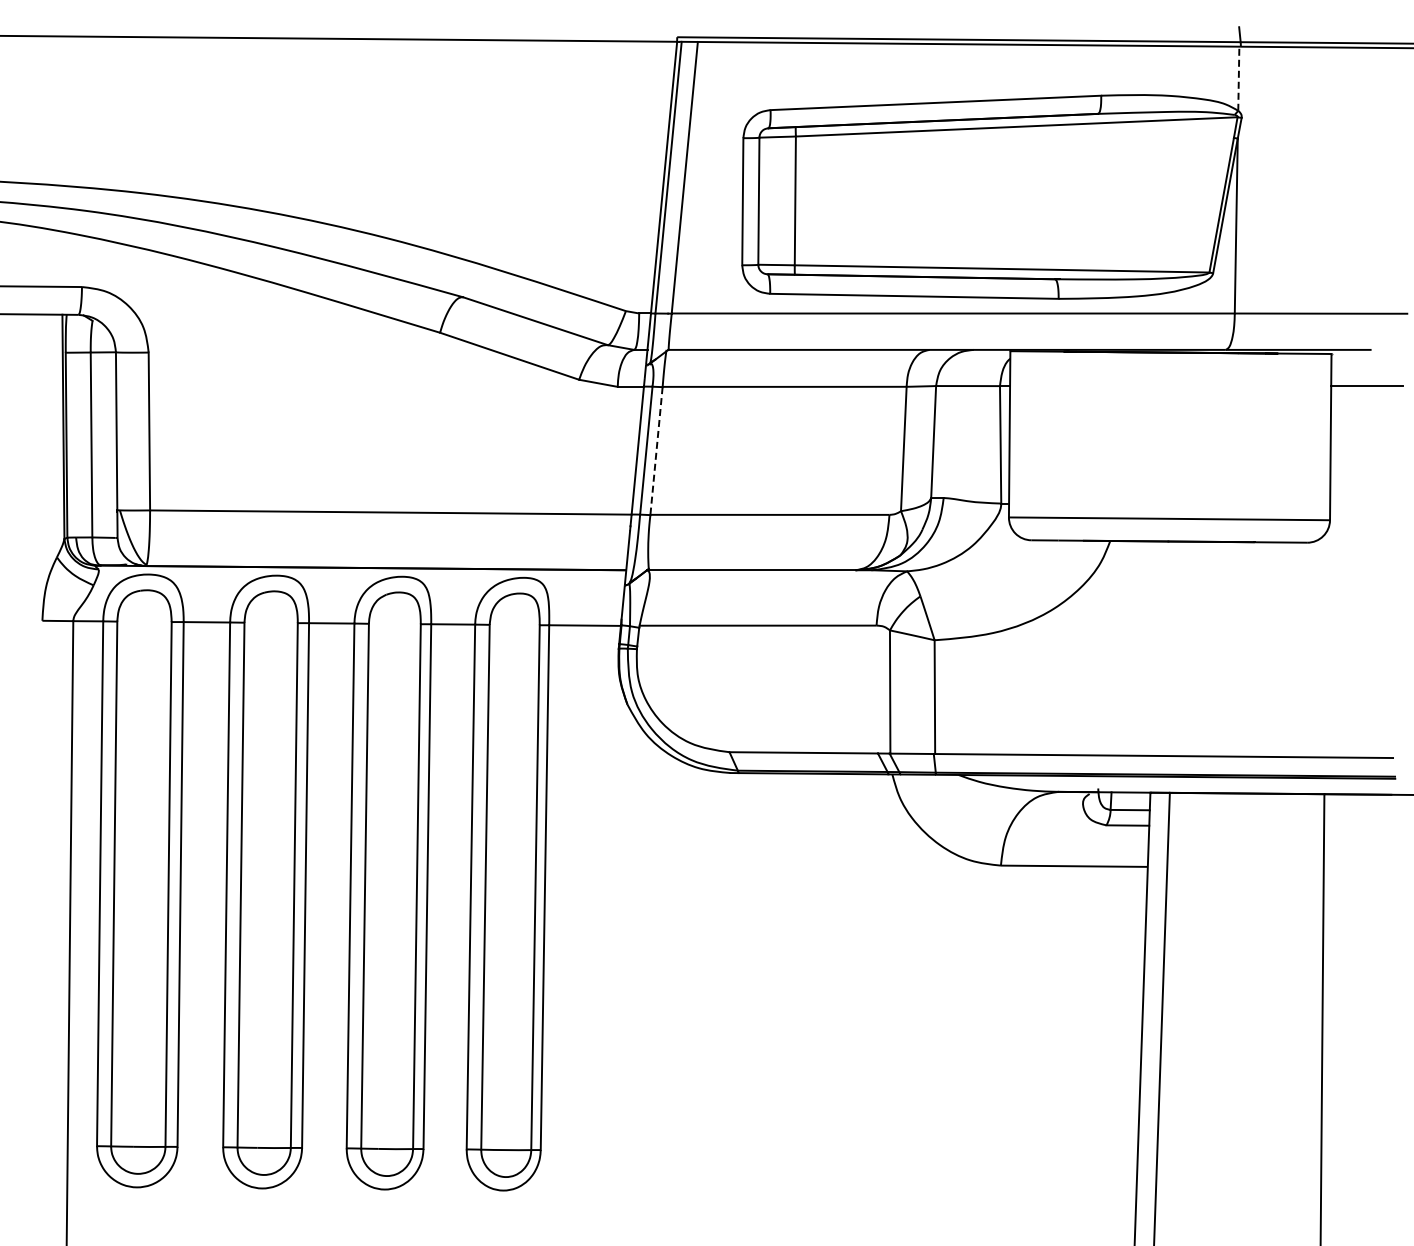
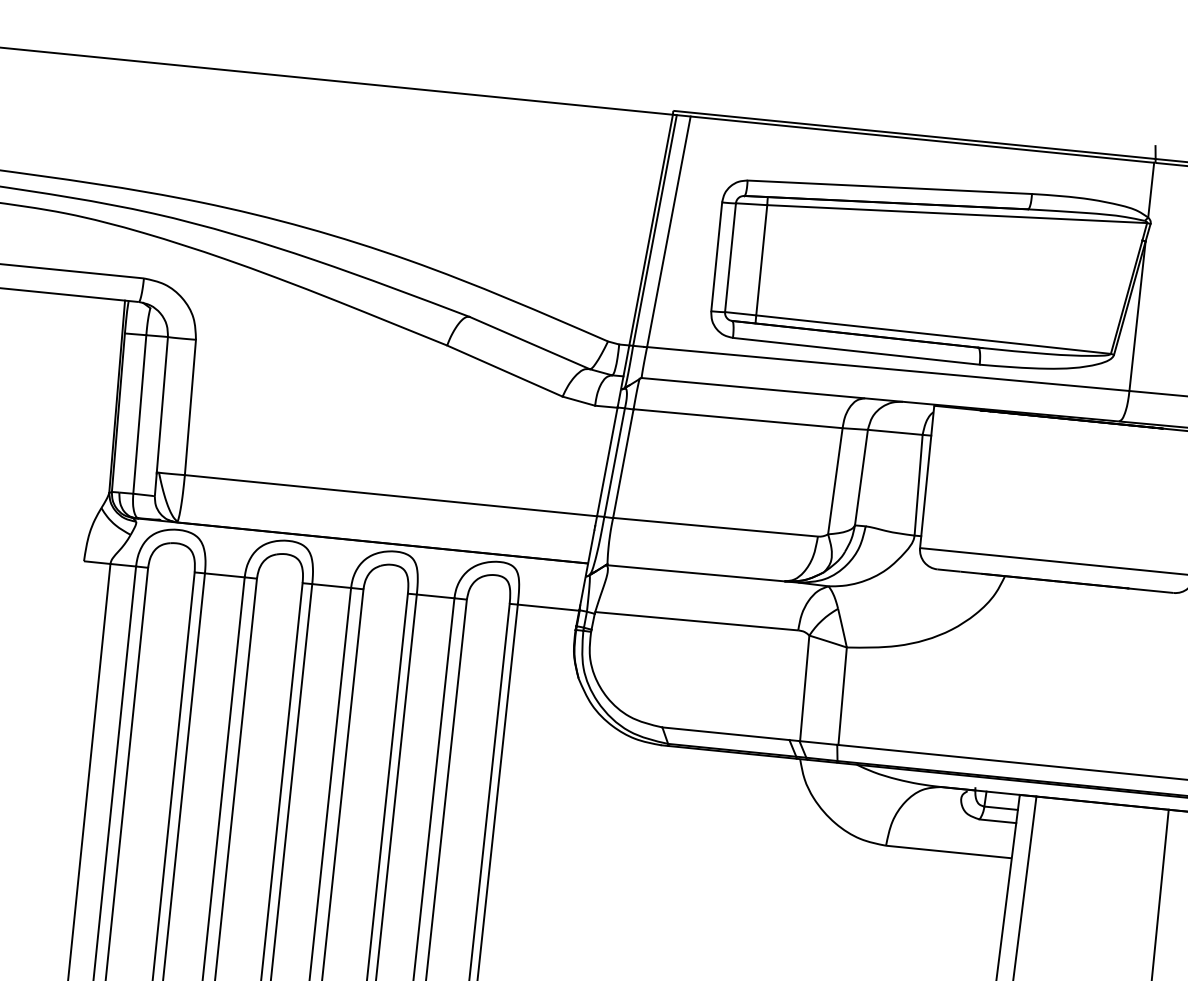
line: (1238, 78) -> (1150, 189), dashed -> solid
line: (656, 451) -> (623, 464), dashed -> solid

